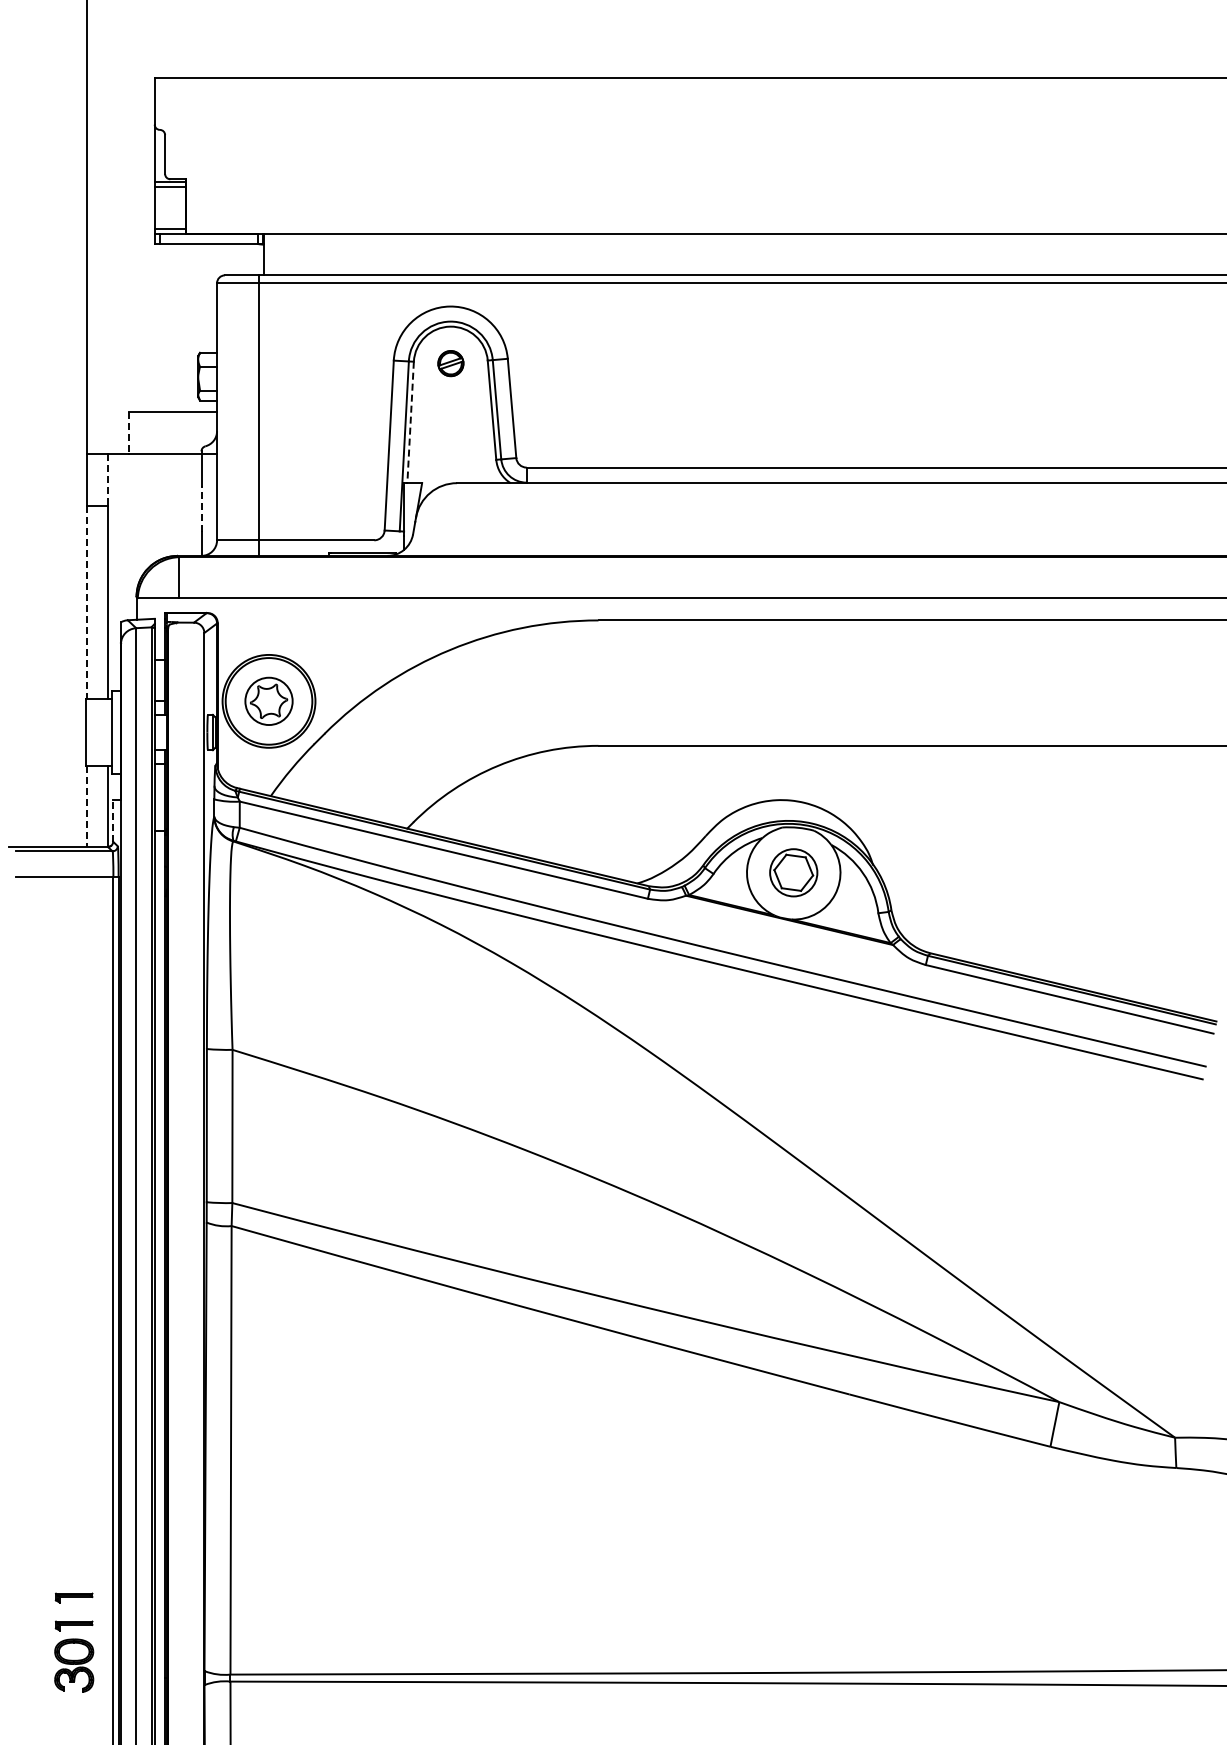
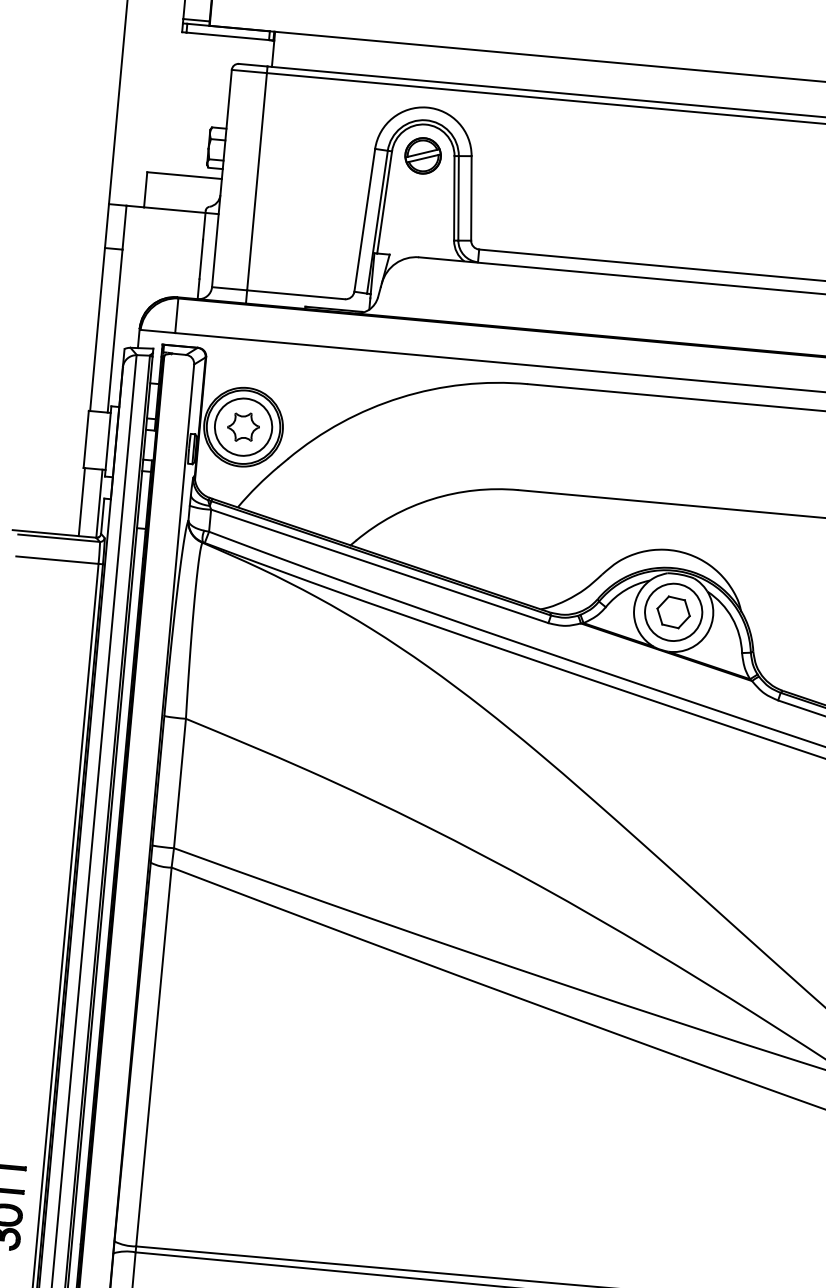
part: (450, 363) -> (422, 155), size x1.67
line: (410, 422) -> (384, 202), dashed -> solid
line: (128, 433) -> (145, 190), dashed -> solid
line: (107, 479) -> (124, 227), dashed -> solid
line: (201, 508) -> (201, 259), dashed -> solid
line: (87, 602) -> (97, 329), dashed -> solid
circle: (268, 701) -> (243, 427), size x1.43
line: (87, 807) -> (82, 502), dashed -> solid
line: (113, 820) -> (103, 515), dashed -> solid
circle: (793, 872) -> (673, 612), size x1.43

